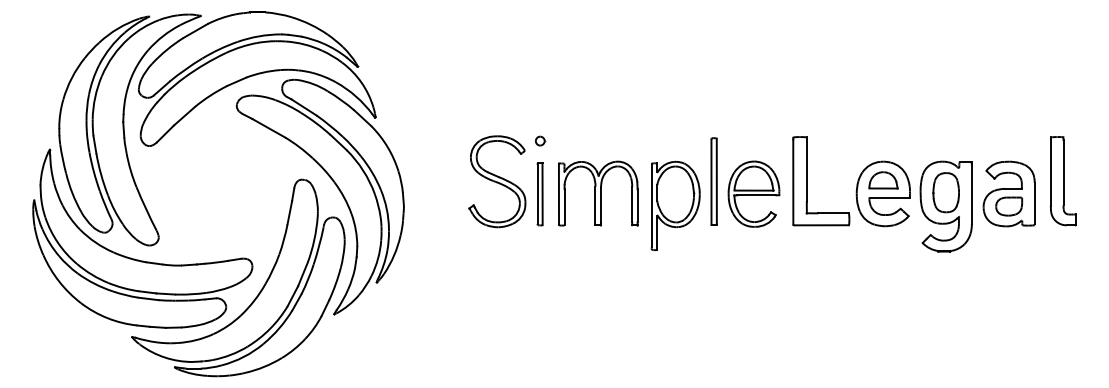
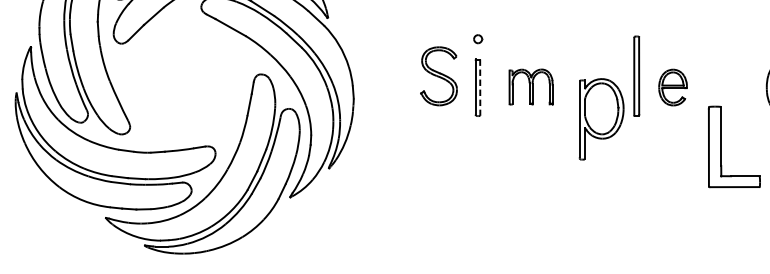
part: (497, 181) -> (439, 76), size x0.7
part: (807, 181) -> (721, 147), moved
part: (598, 193) -> (531, 86), size x0.6
part: (753, 193) -> (672, 86), size x0.6
line: (542, 194) -> (480, 87), solid -> dashed
part: (675, 205) -> (601, 118), moved

